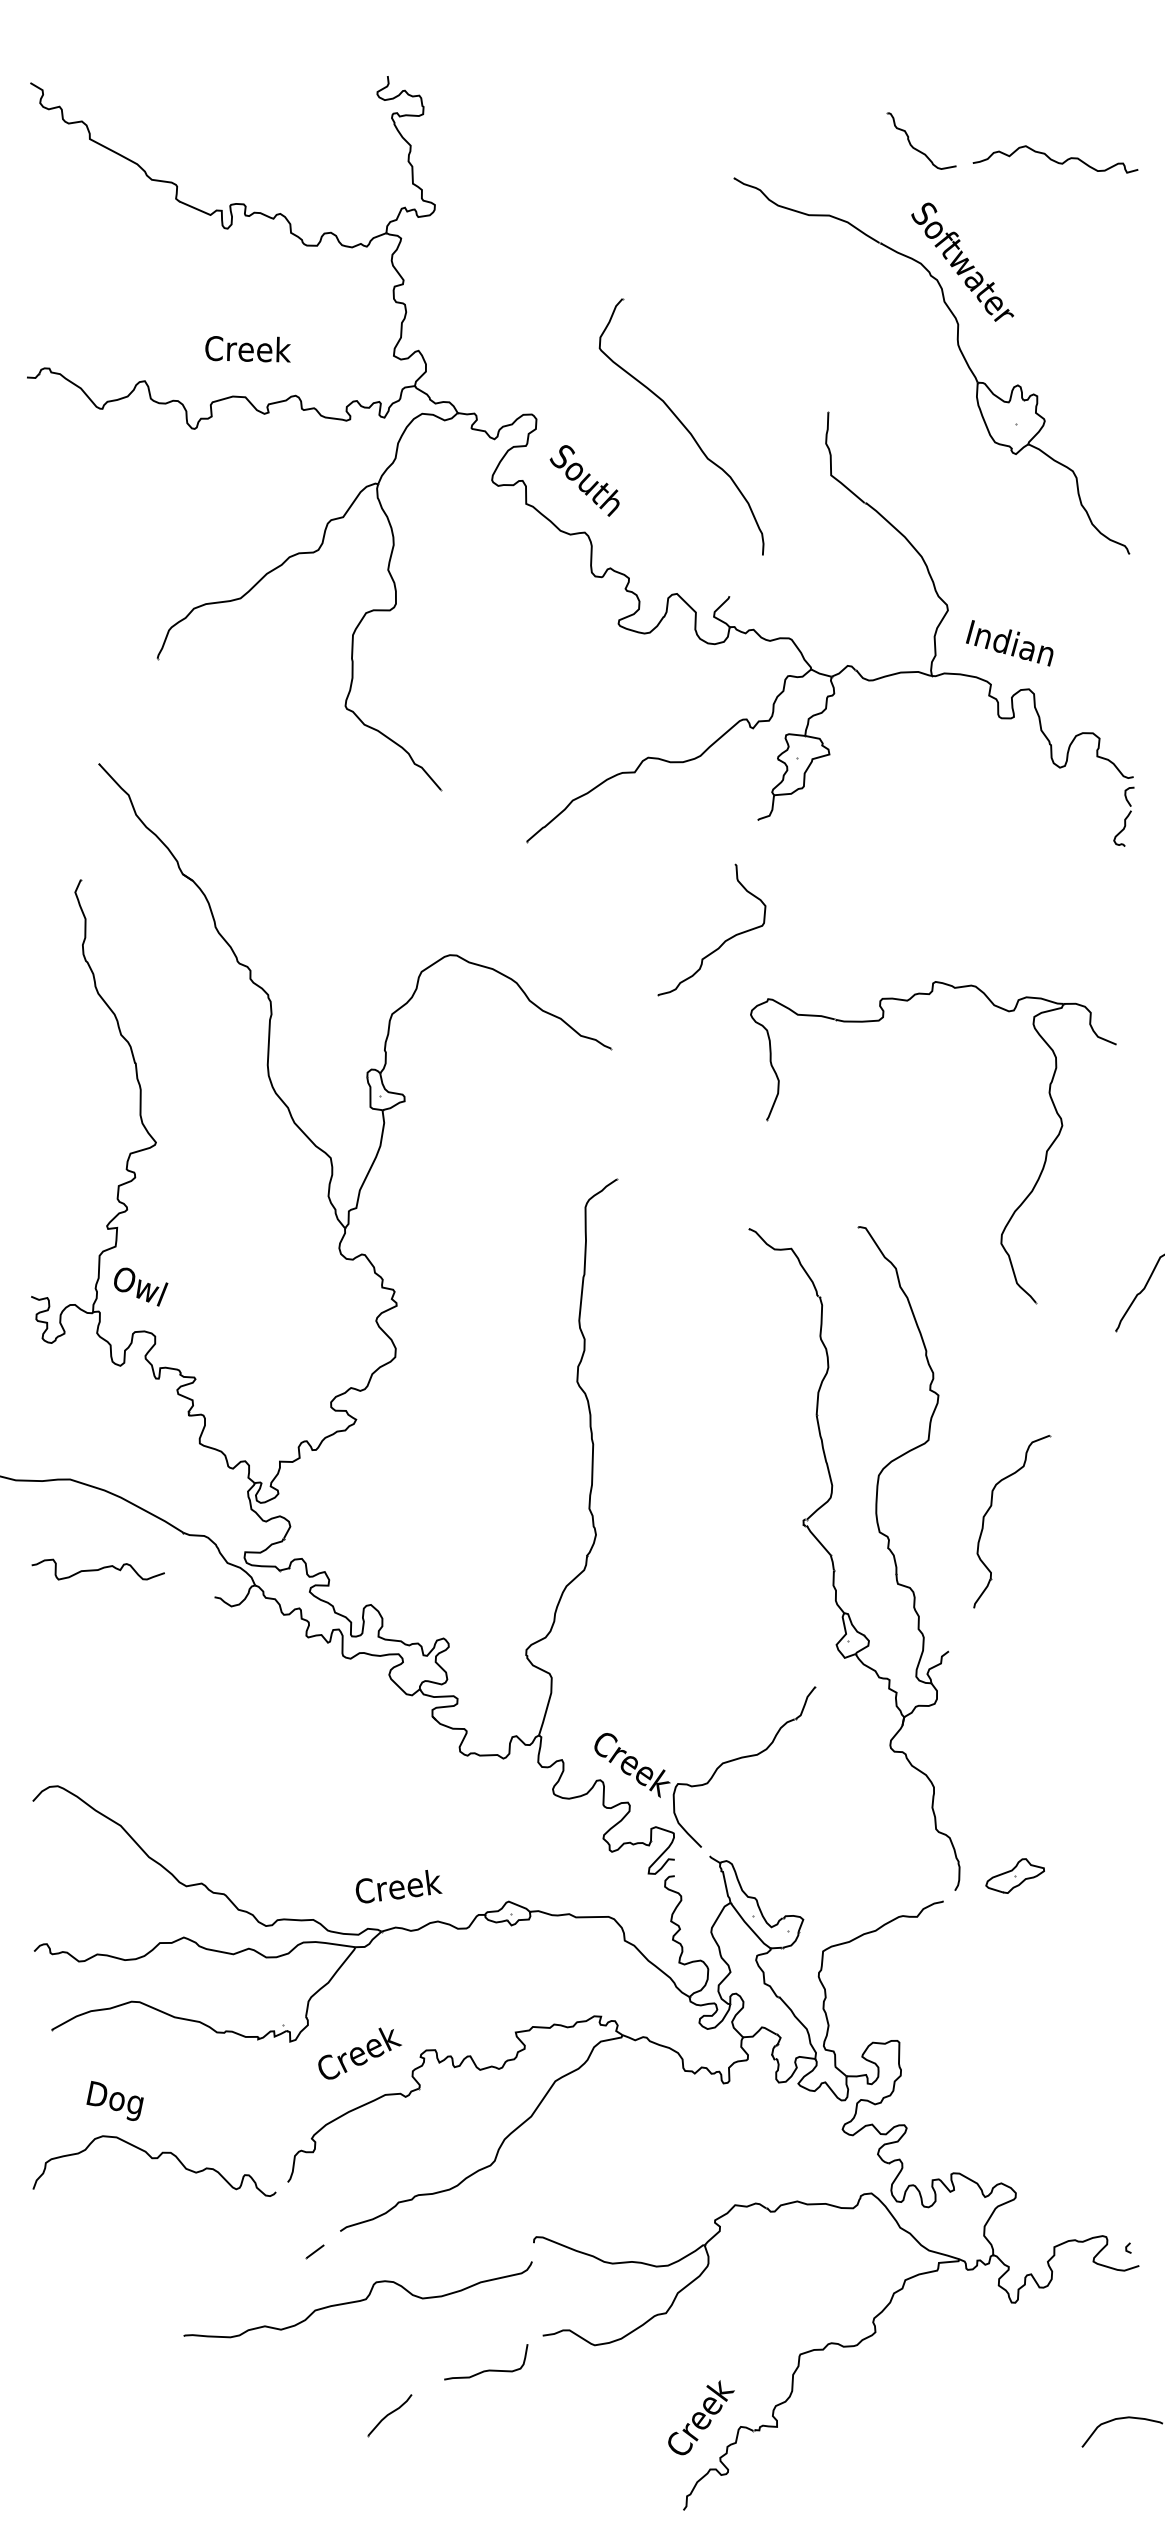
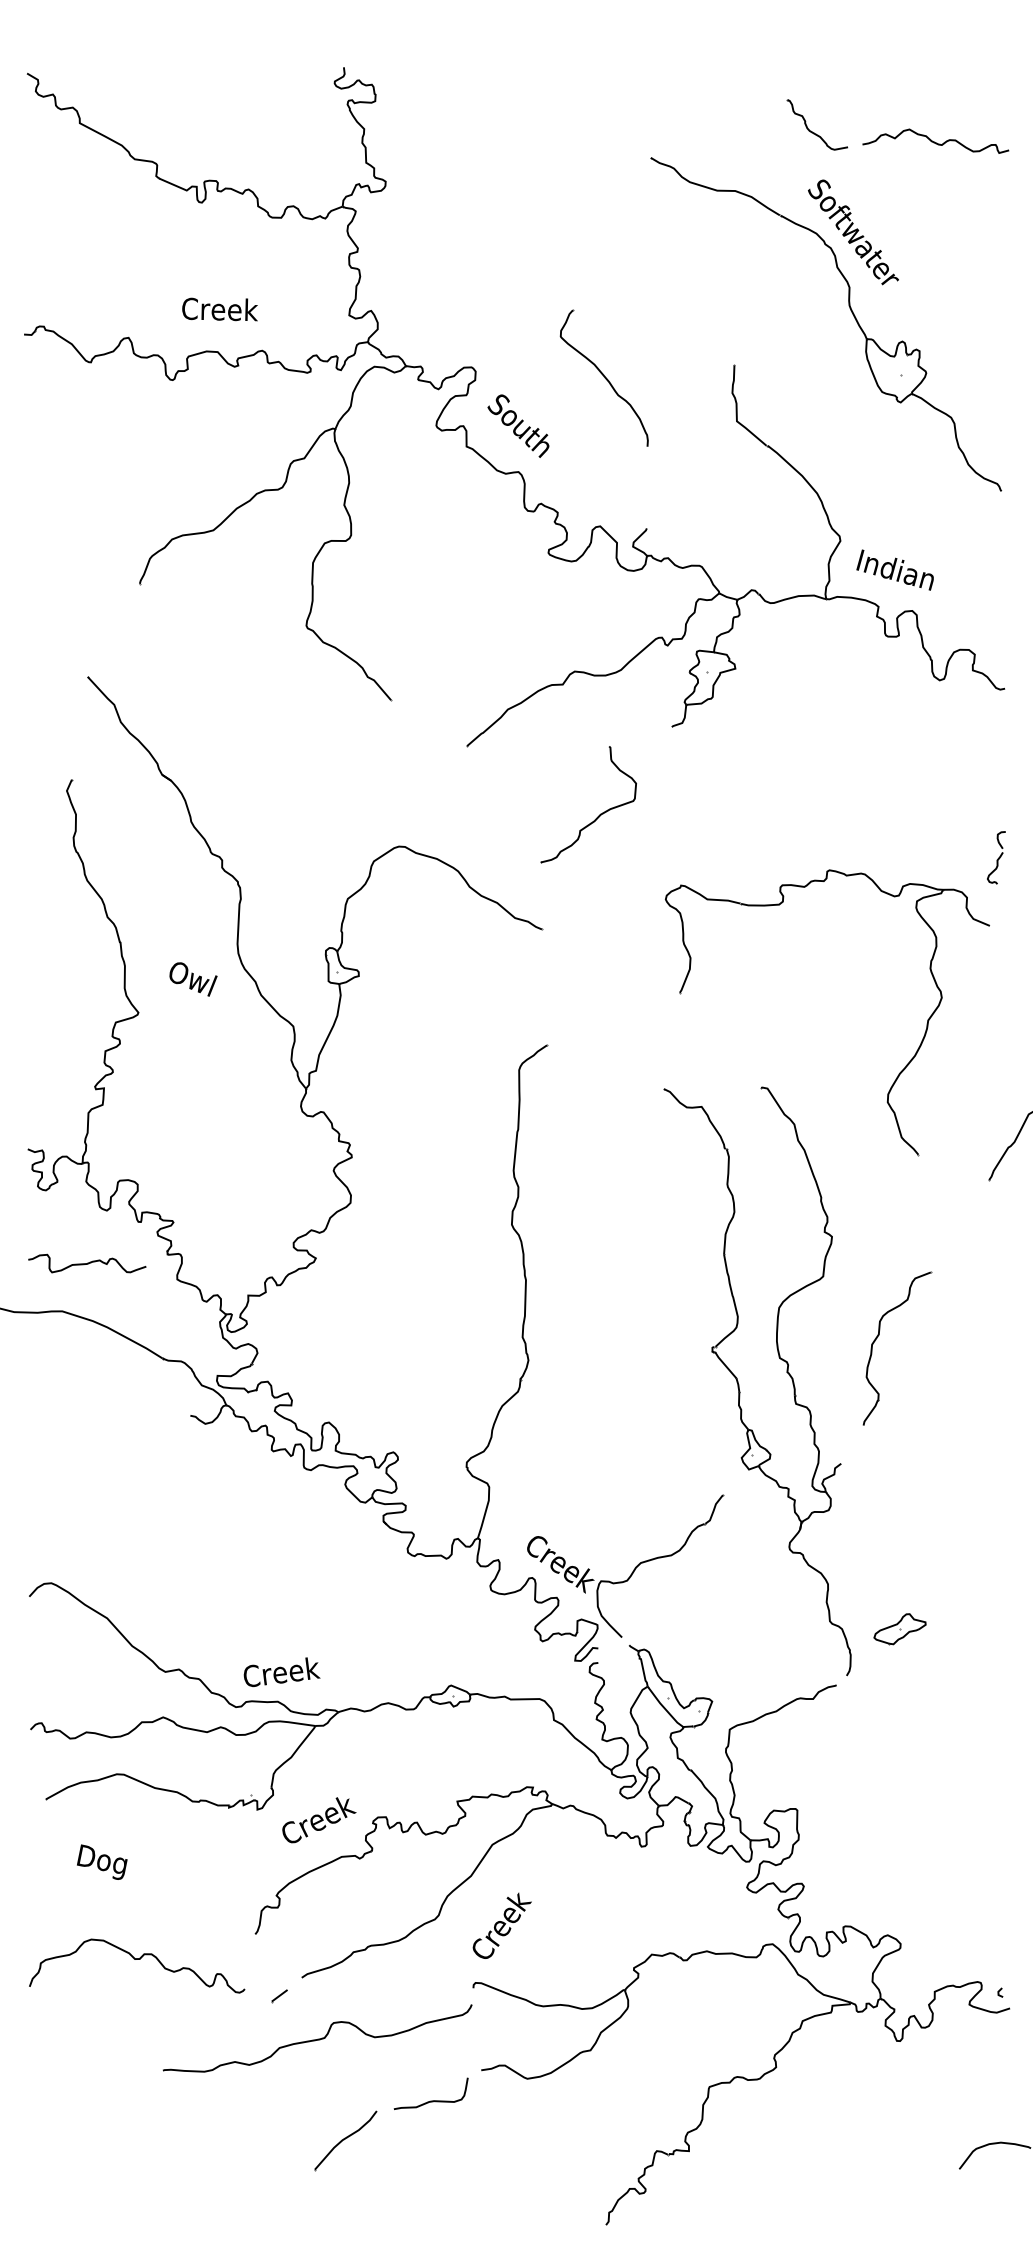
part: (681, 426) -> (604, 377), size x0.6
part: (1123, 816) -> (996, 857), moved
part: (723, 941) -> (598, 814), moved
text: (141, 1286) -> (193, 978), moved
curve: (97, 1569) -> (86, 1263), moved
part: (1014, 1875) -> (899, 1628), moved
text: (398, 1886) -> (281, 1672), moved
curve: (154, 2159) -> (137, 1960), moved
part: (389, 2415) -> (345, 2141), size x1.6
text: (701, 2417) -> (502, 1925), moved

